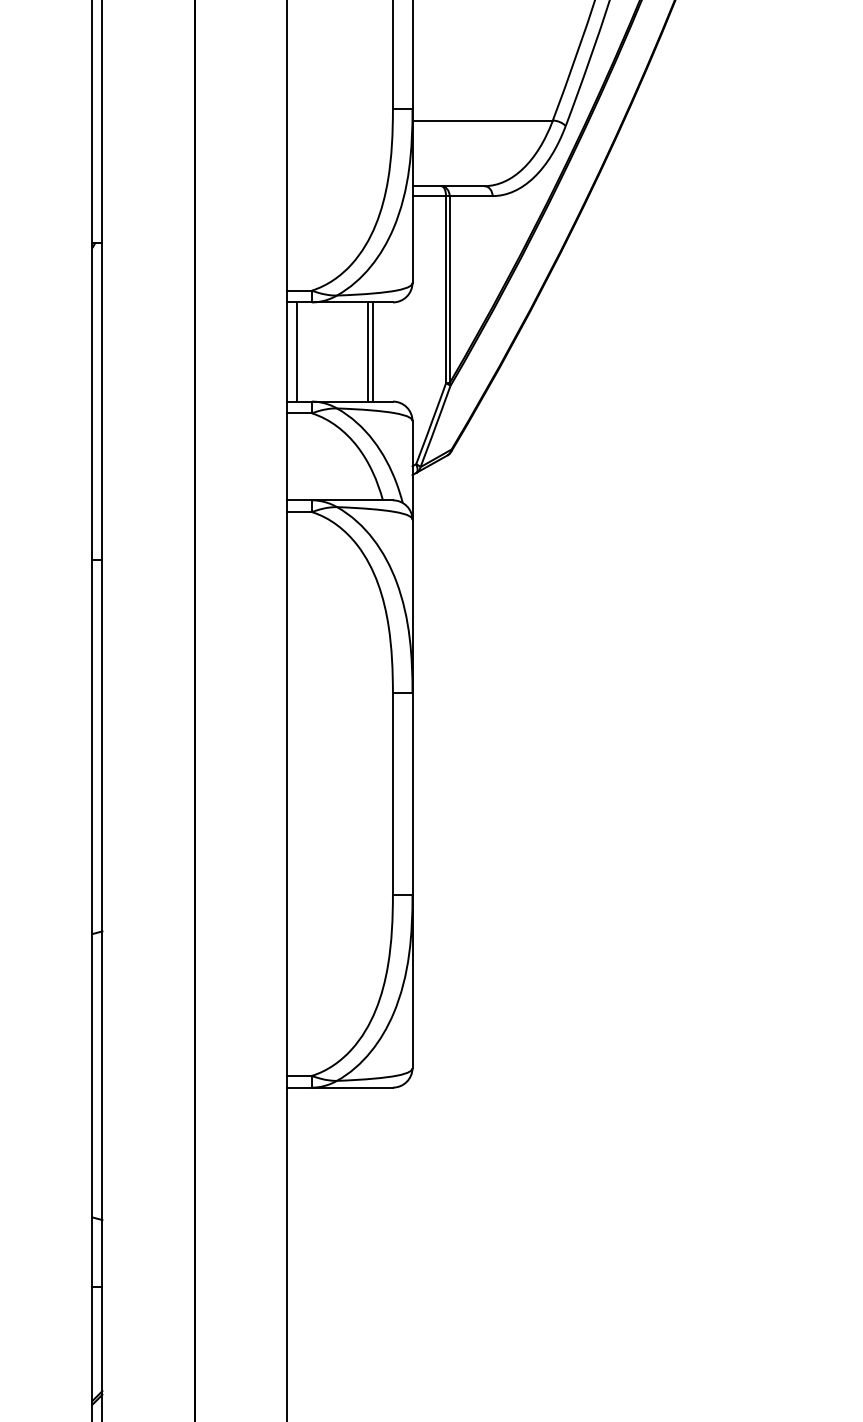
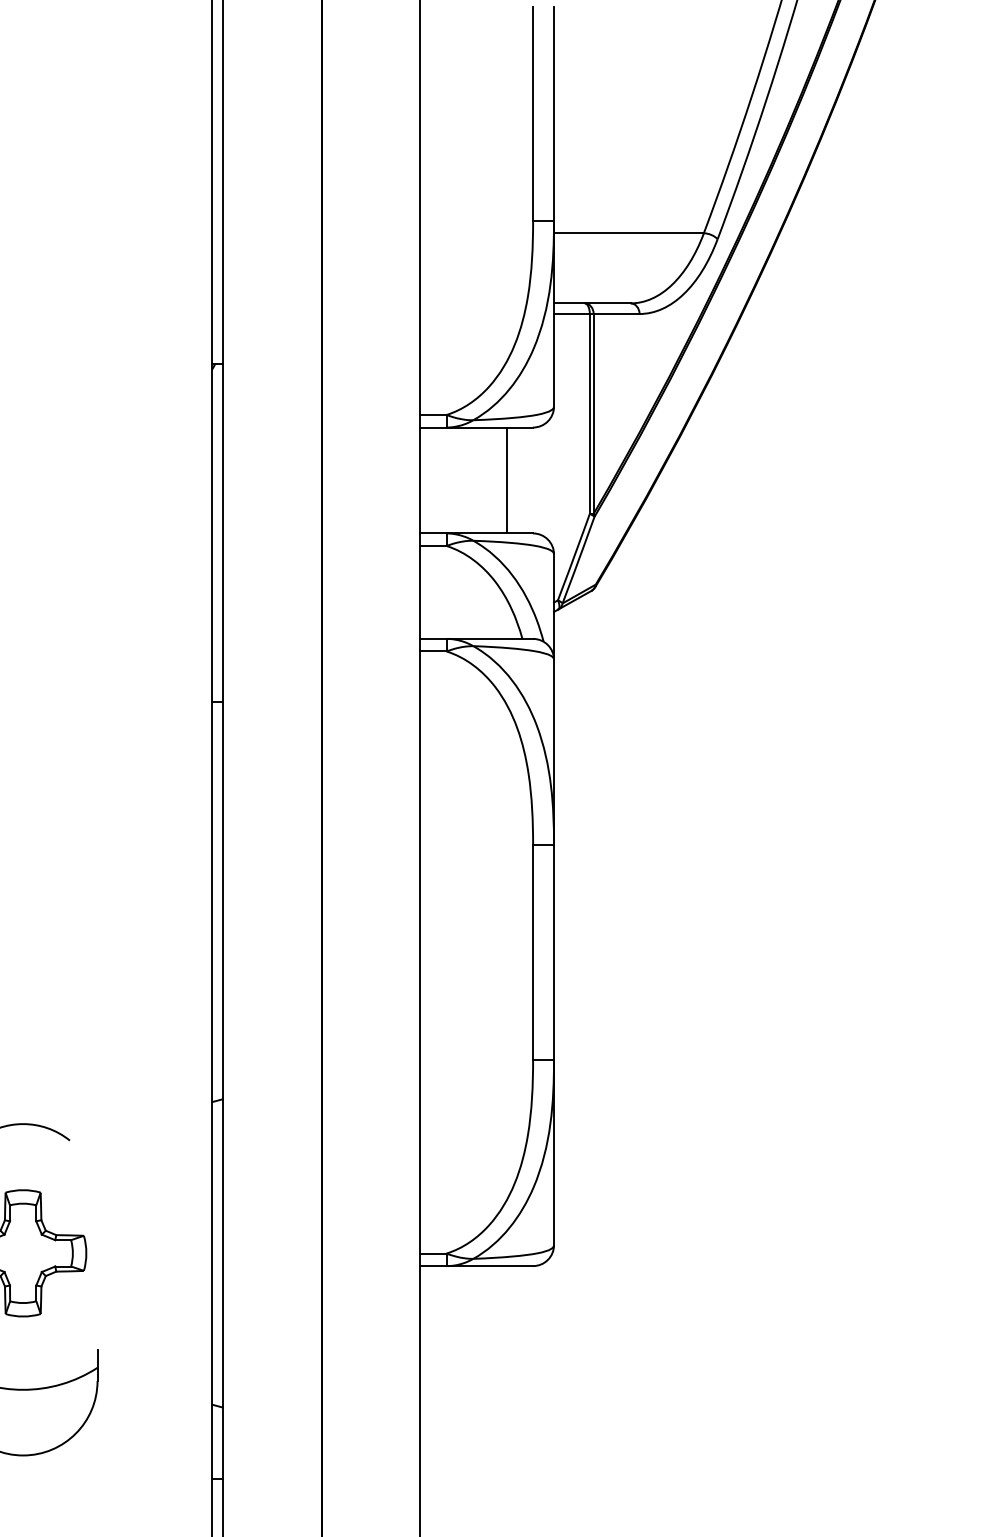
line: (297, 352) -> (431, 480), removed
line: (372, 352) -> (511, 480), removed

